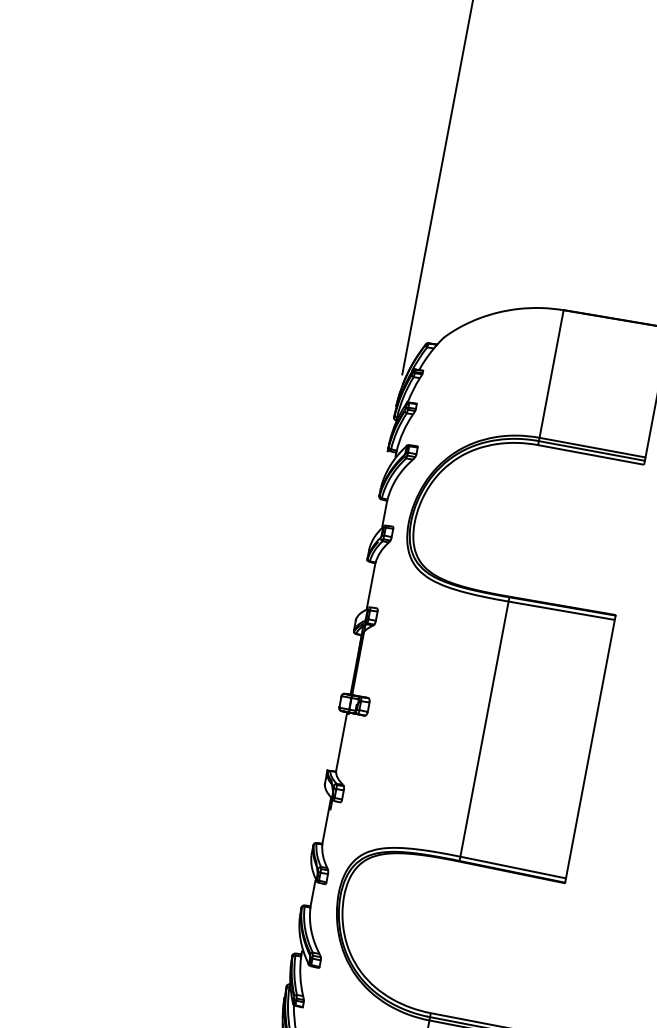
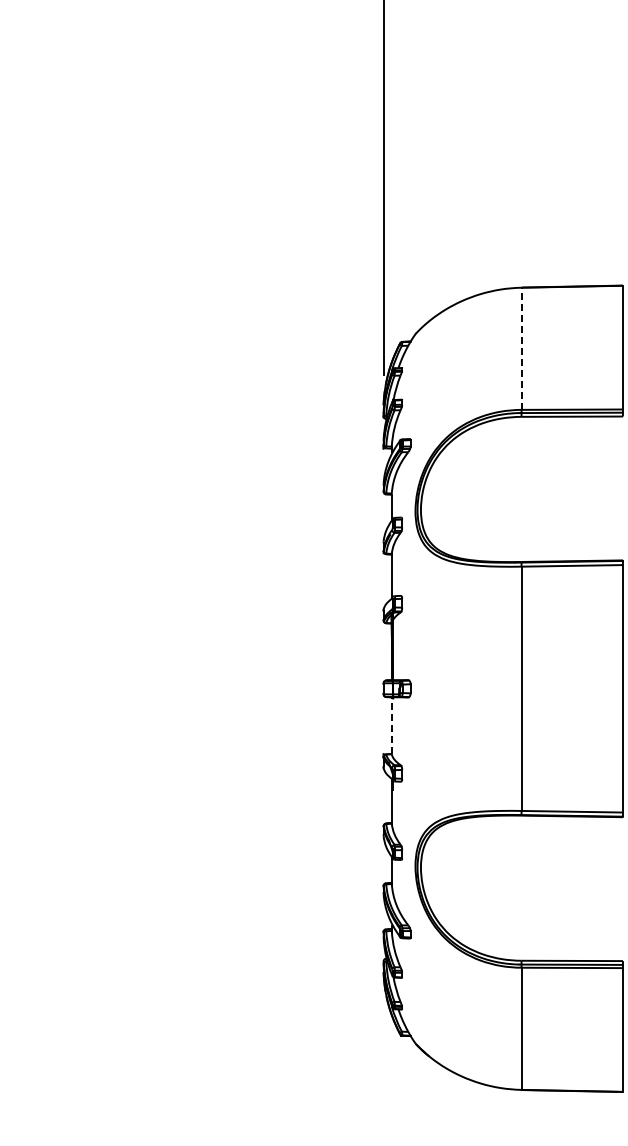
line: (551, 373) -> (521, 348), solid -> dashed
line: (341, 741) -> (391, 725), solid -> dashed

